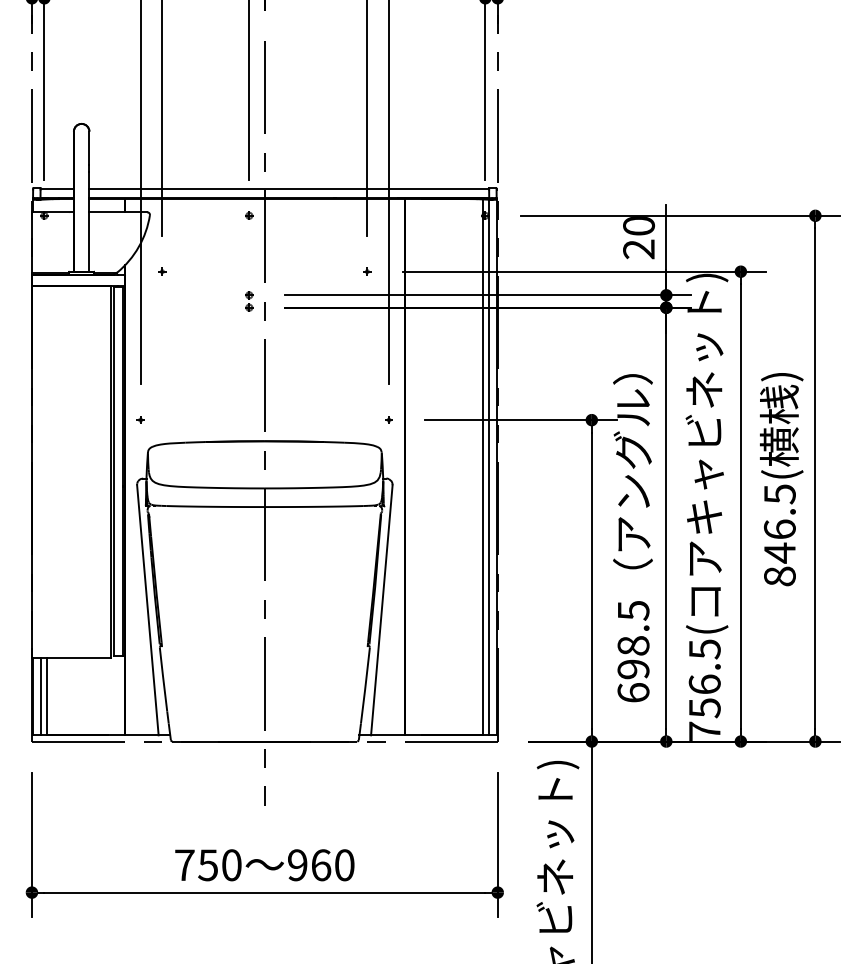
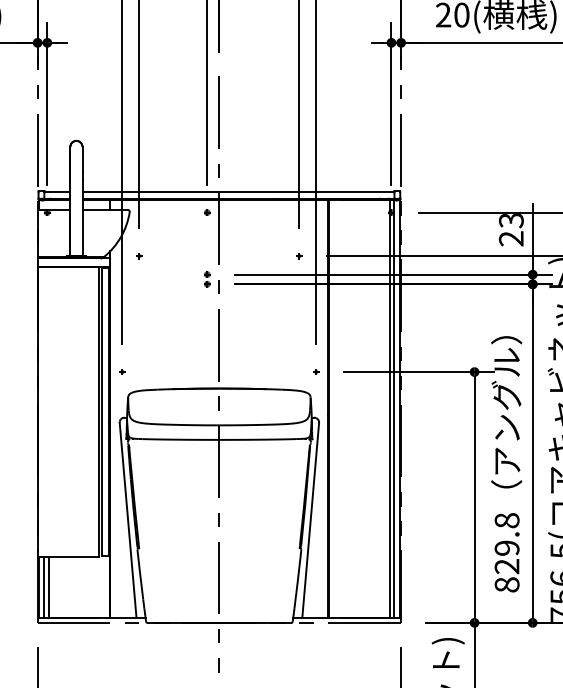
text: (638, 226) -> (511, 220), 20 -> 23
text: (633, 651) -> (507, 552), 698.5 -> 829.8

